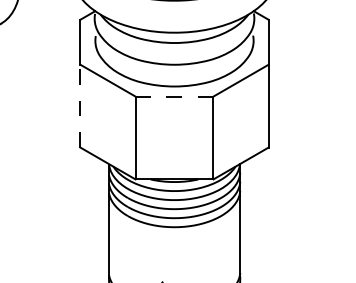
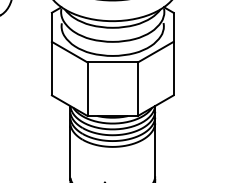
line: (174, 96) -> (112, 62), dashed -> solid
line: (79, 105) -> (51, 68), dashed -> solid

